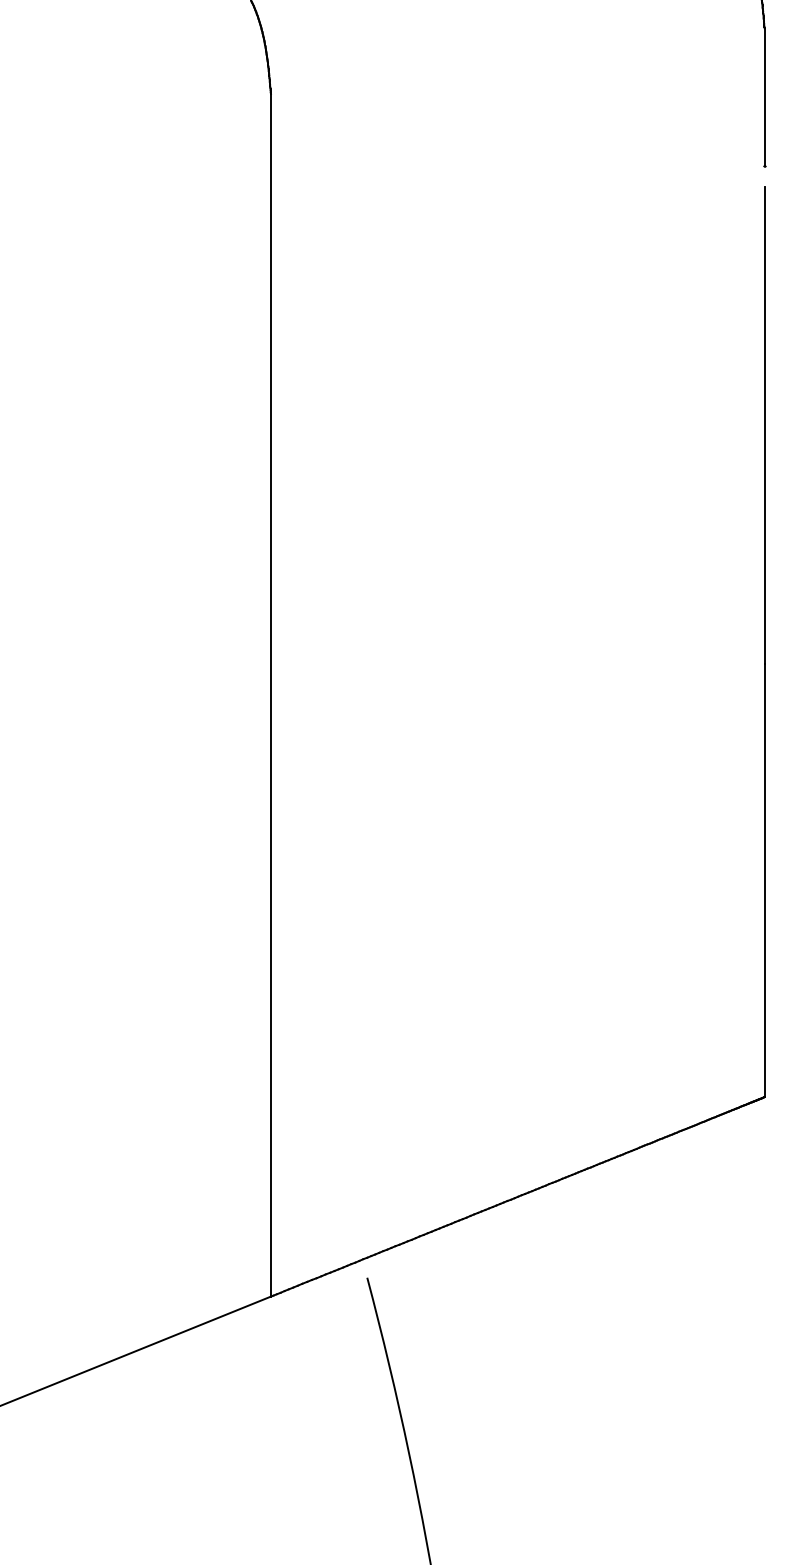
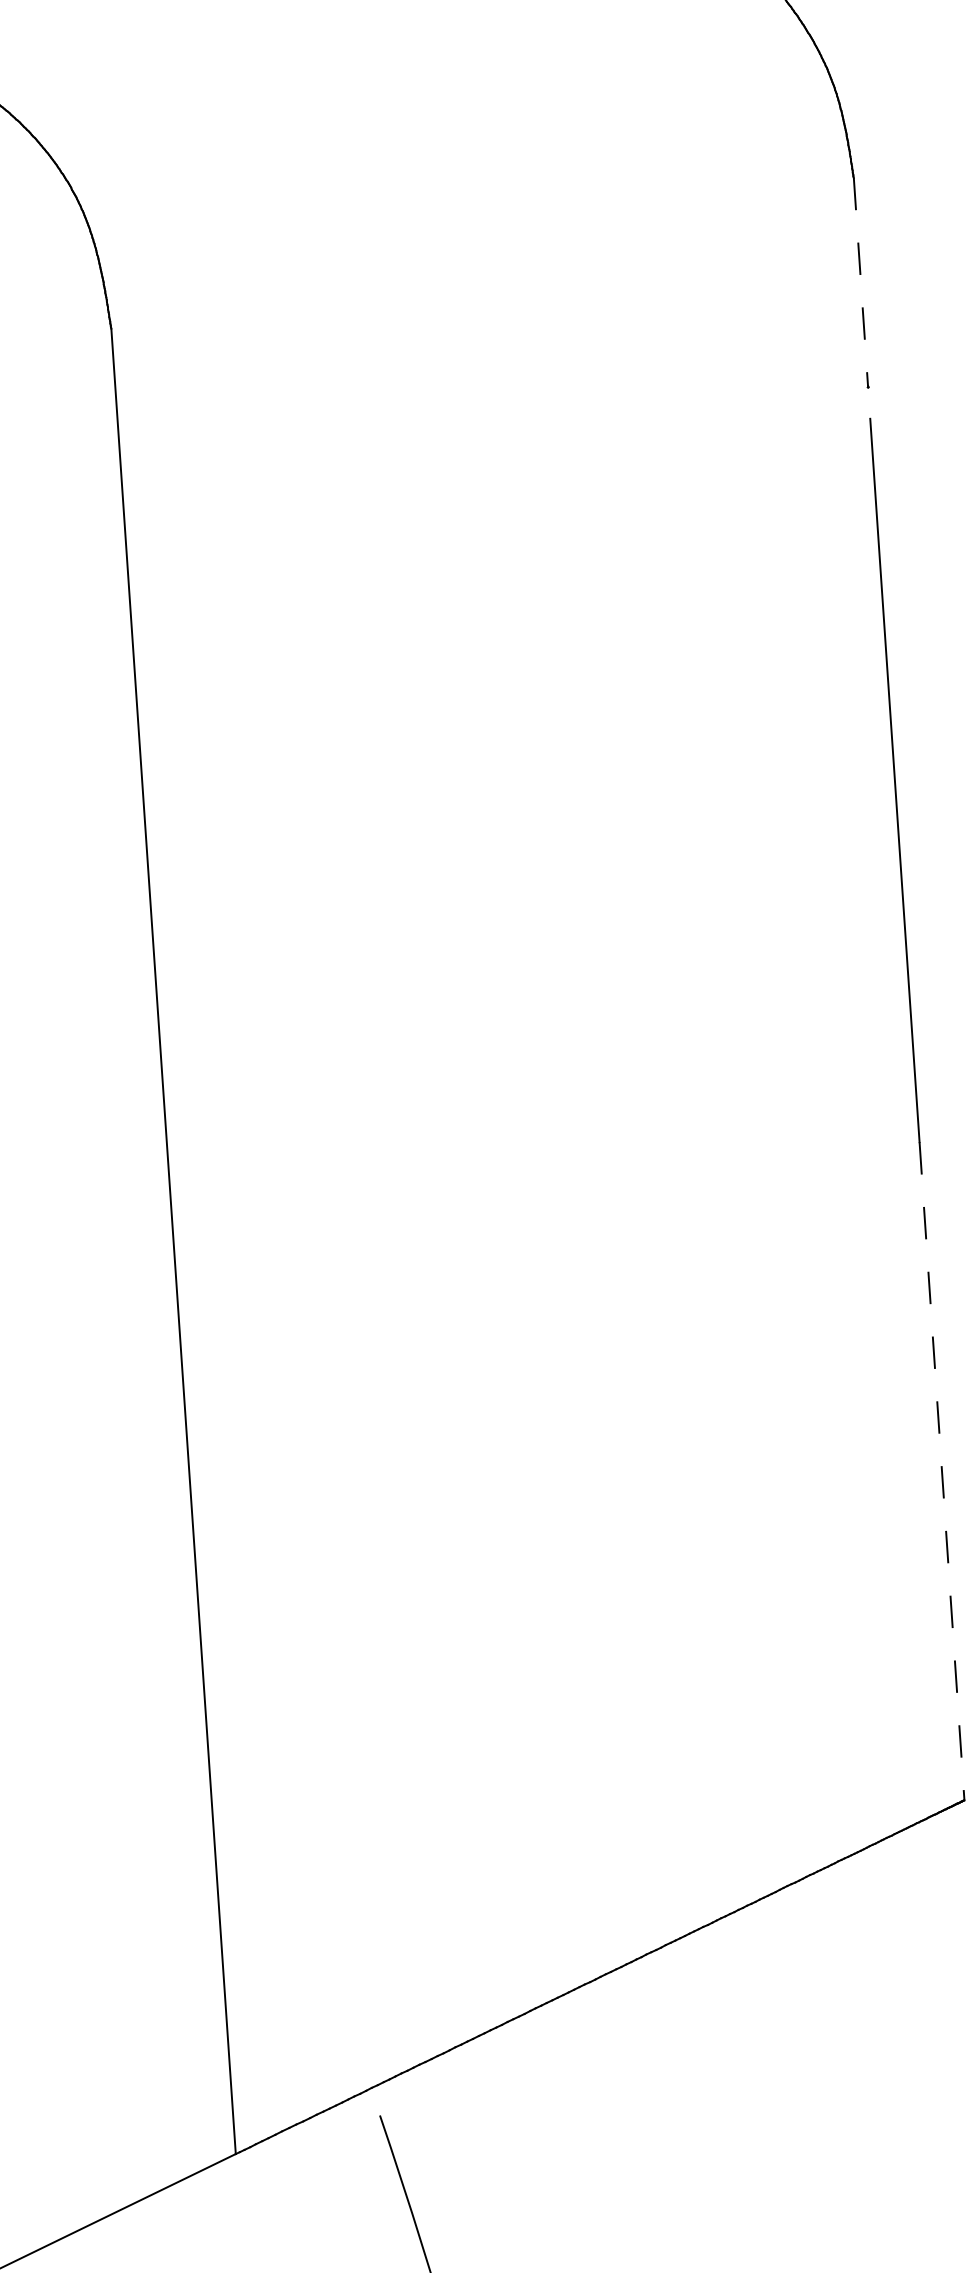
line: (764, 96) -> (860, 281), solid -> dashed
line: (764, 880) -> (941, 1471), solid -> dashed

